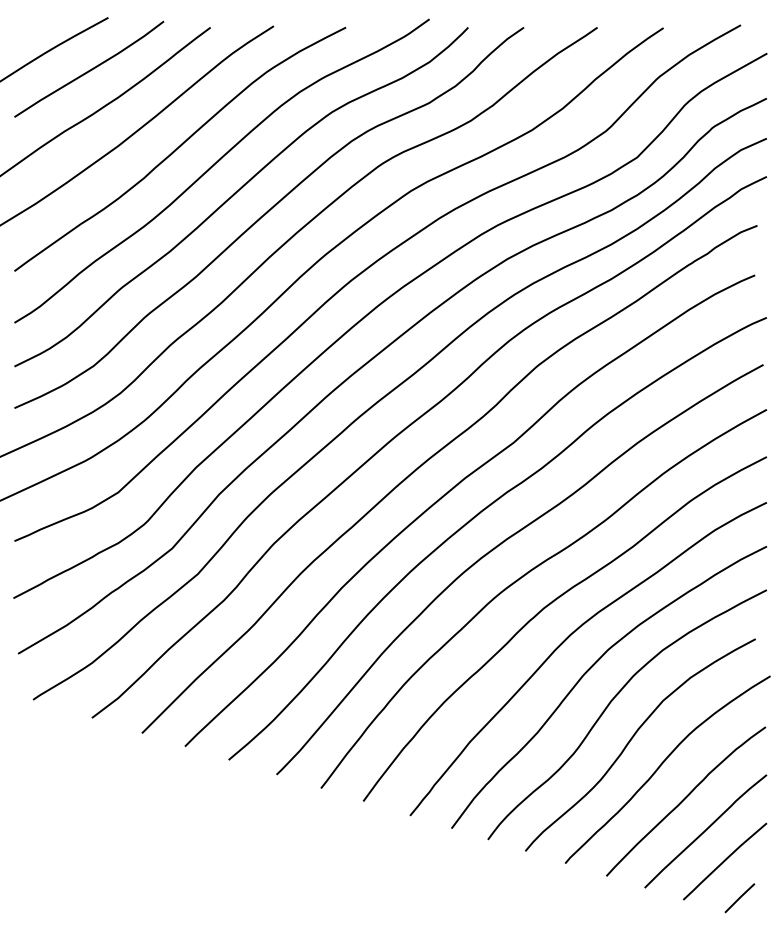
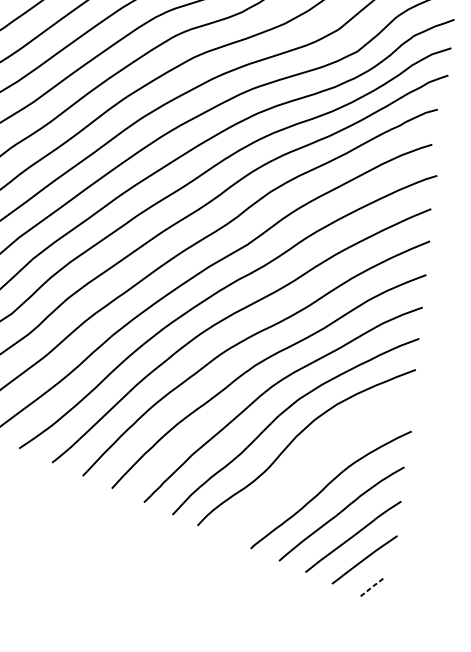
curve: (632, 739) -> (308, 465), removed
line: (740, 897) -> (372, 586), solid -> dashed

